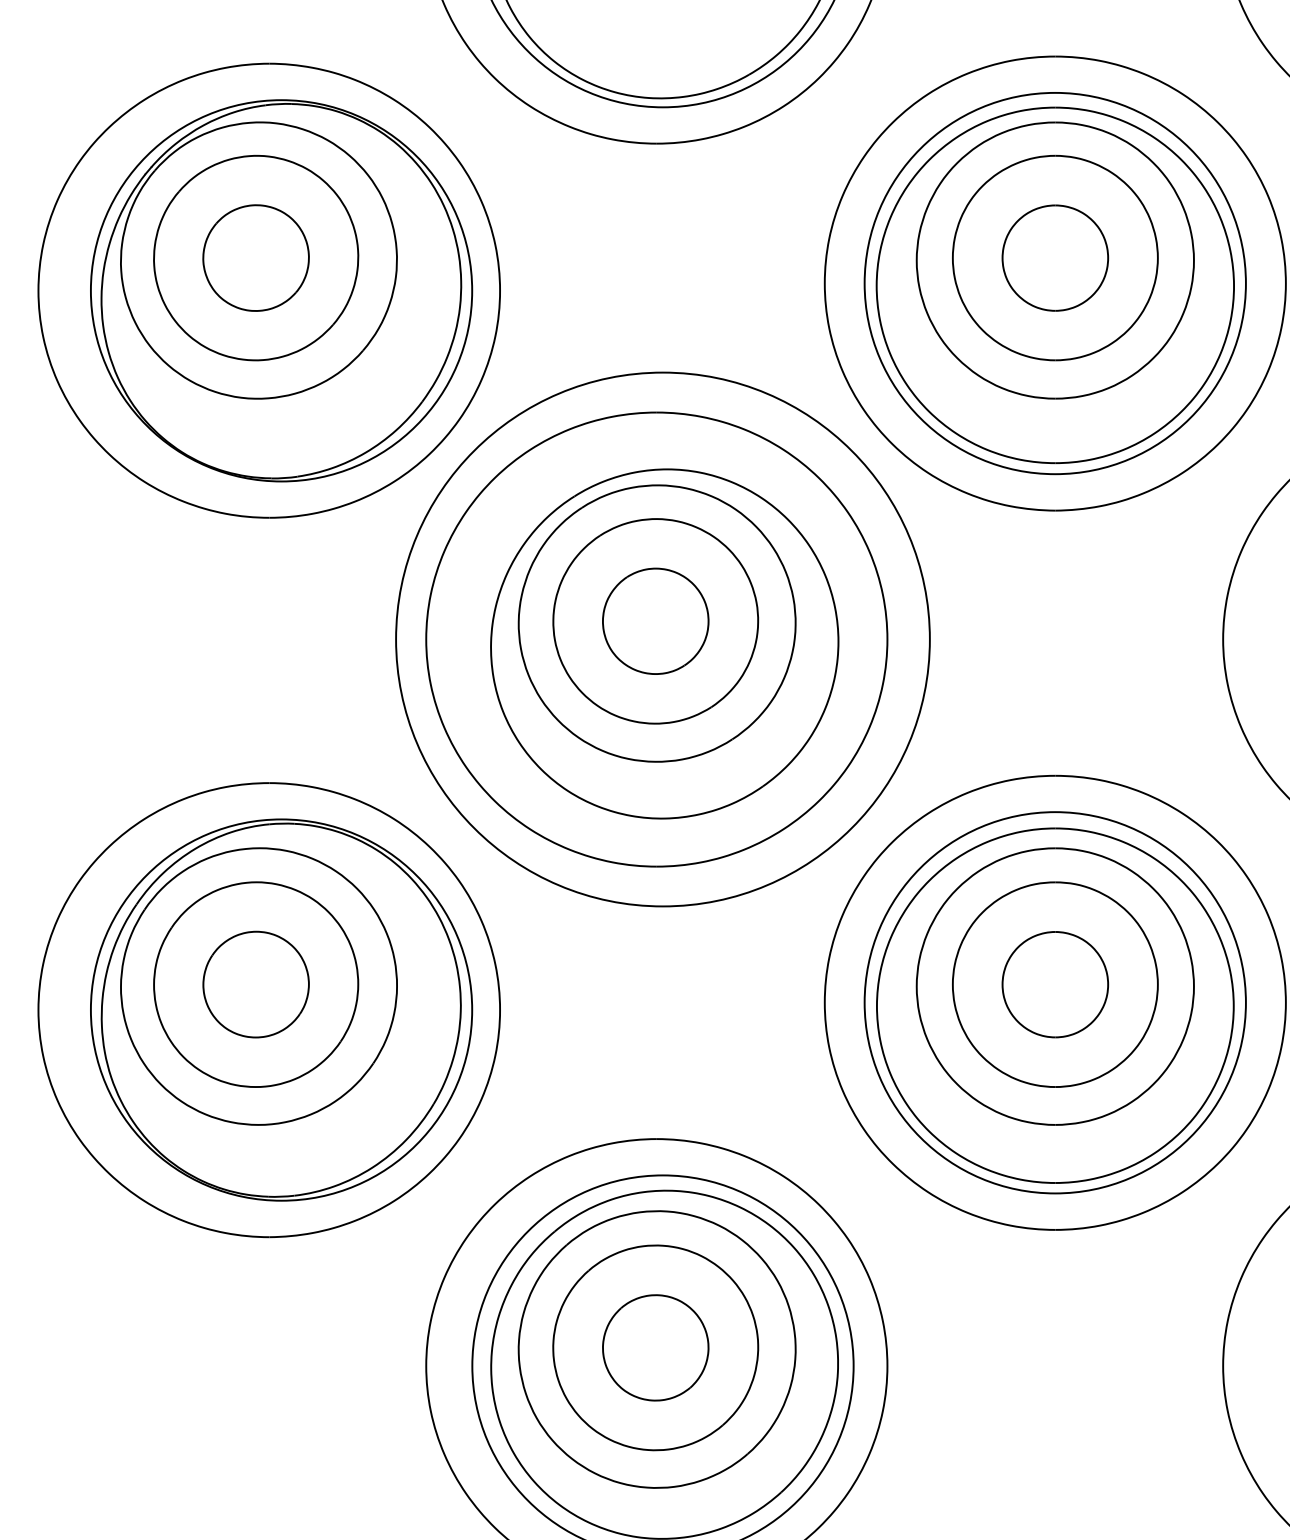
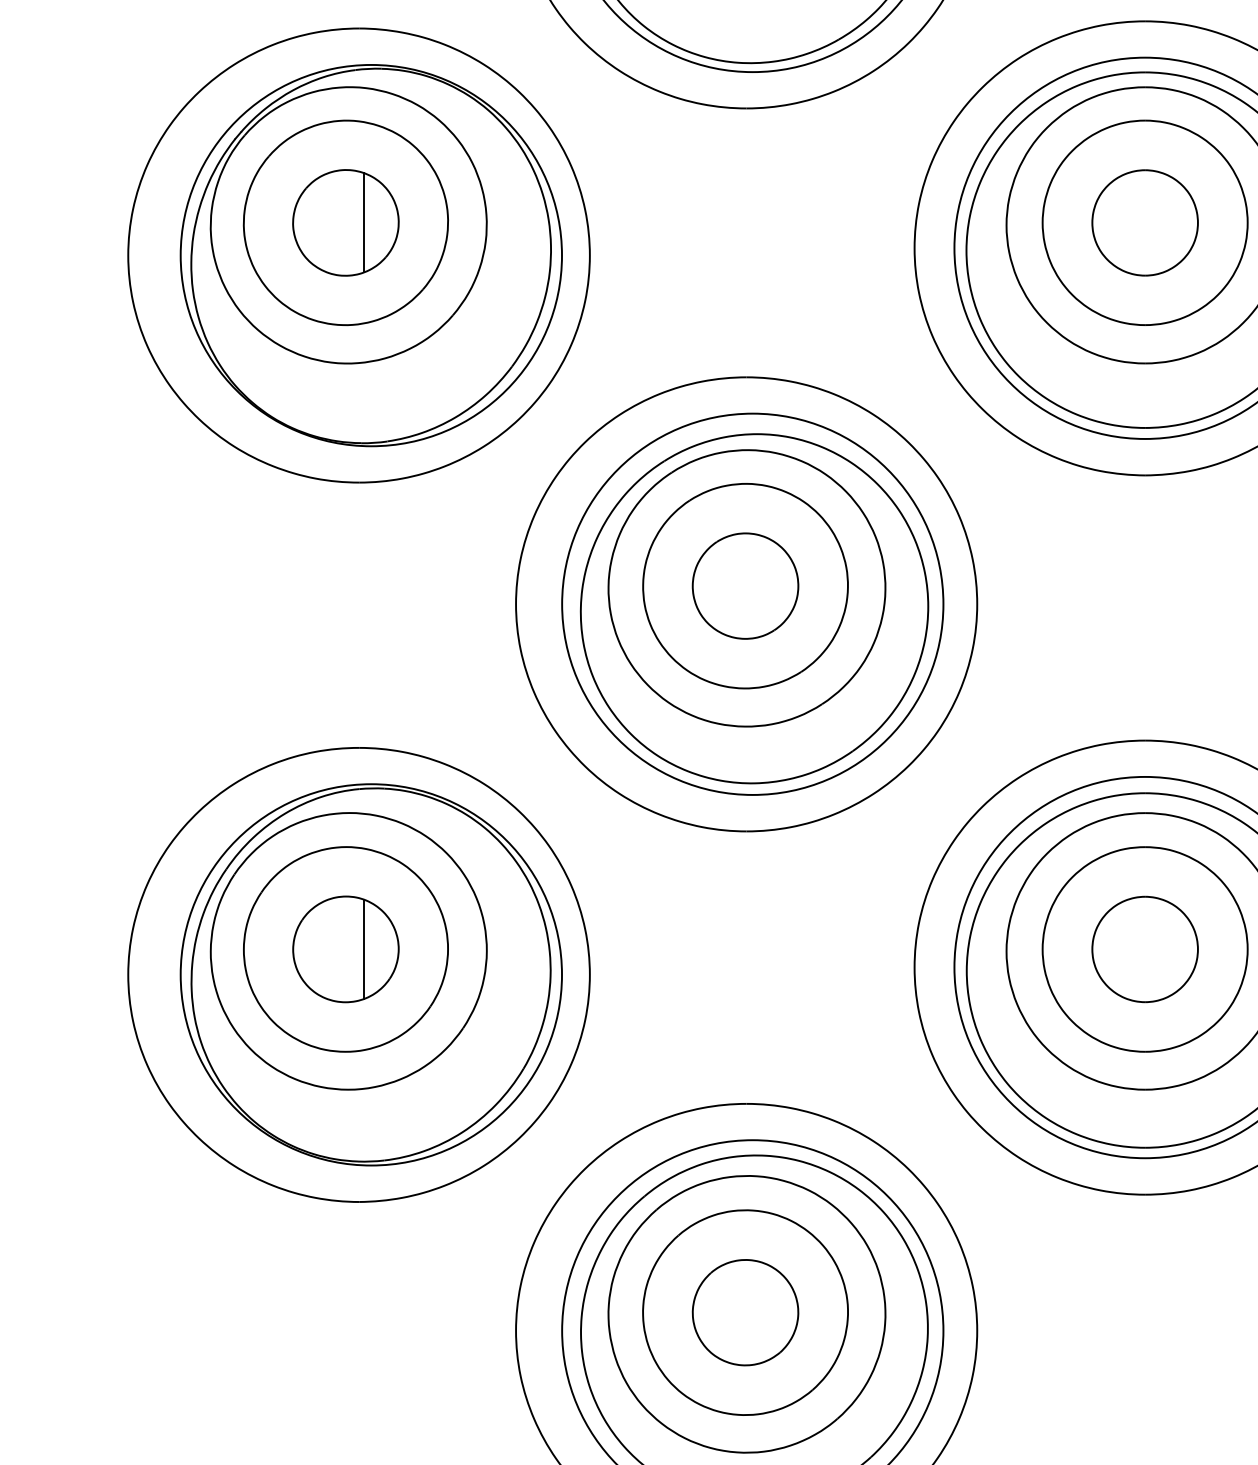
line: (274, 257) -> (364, 222), added
circle: (662, 639) -> (752, 604), size x0.71
line: (274, 984) -> (364, 949), added

